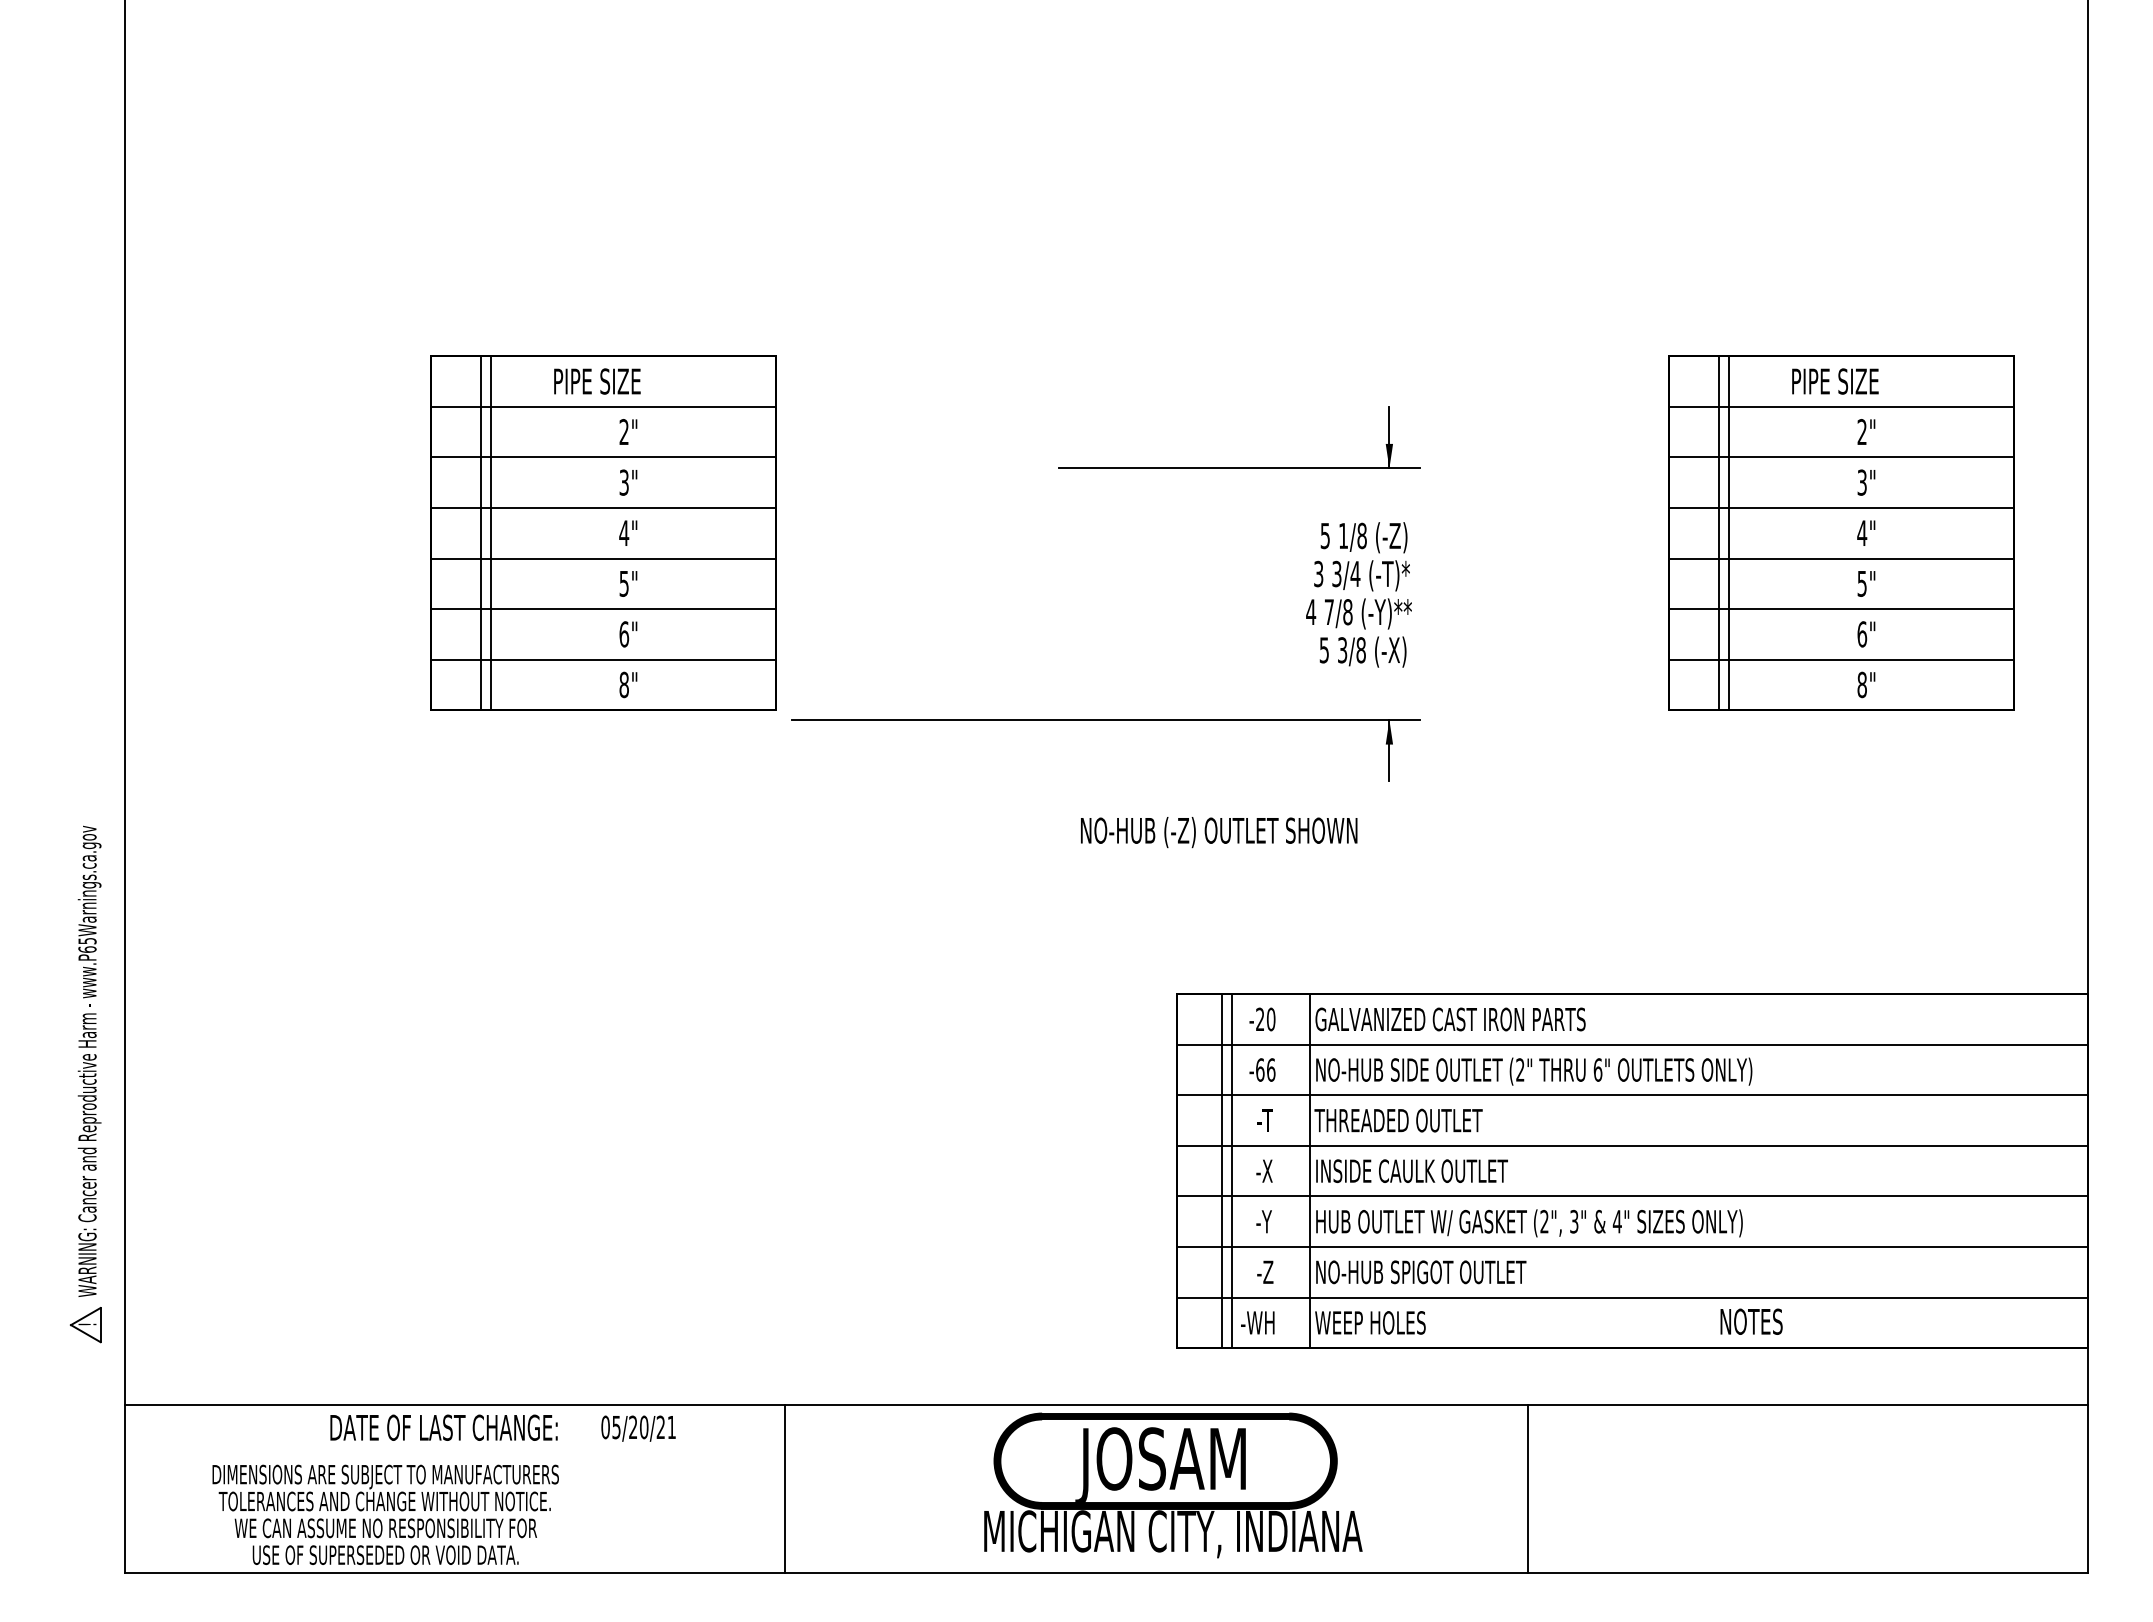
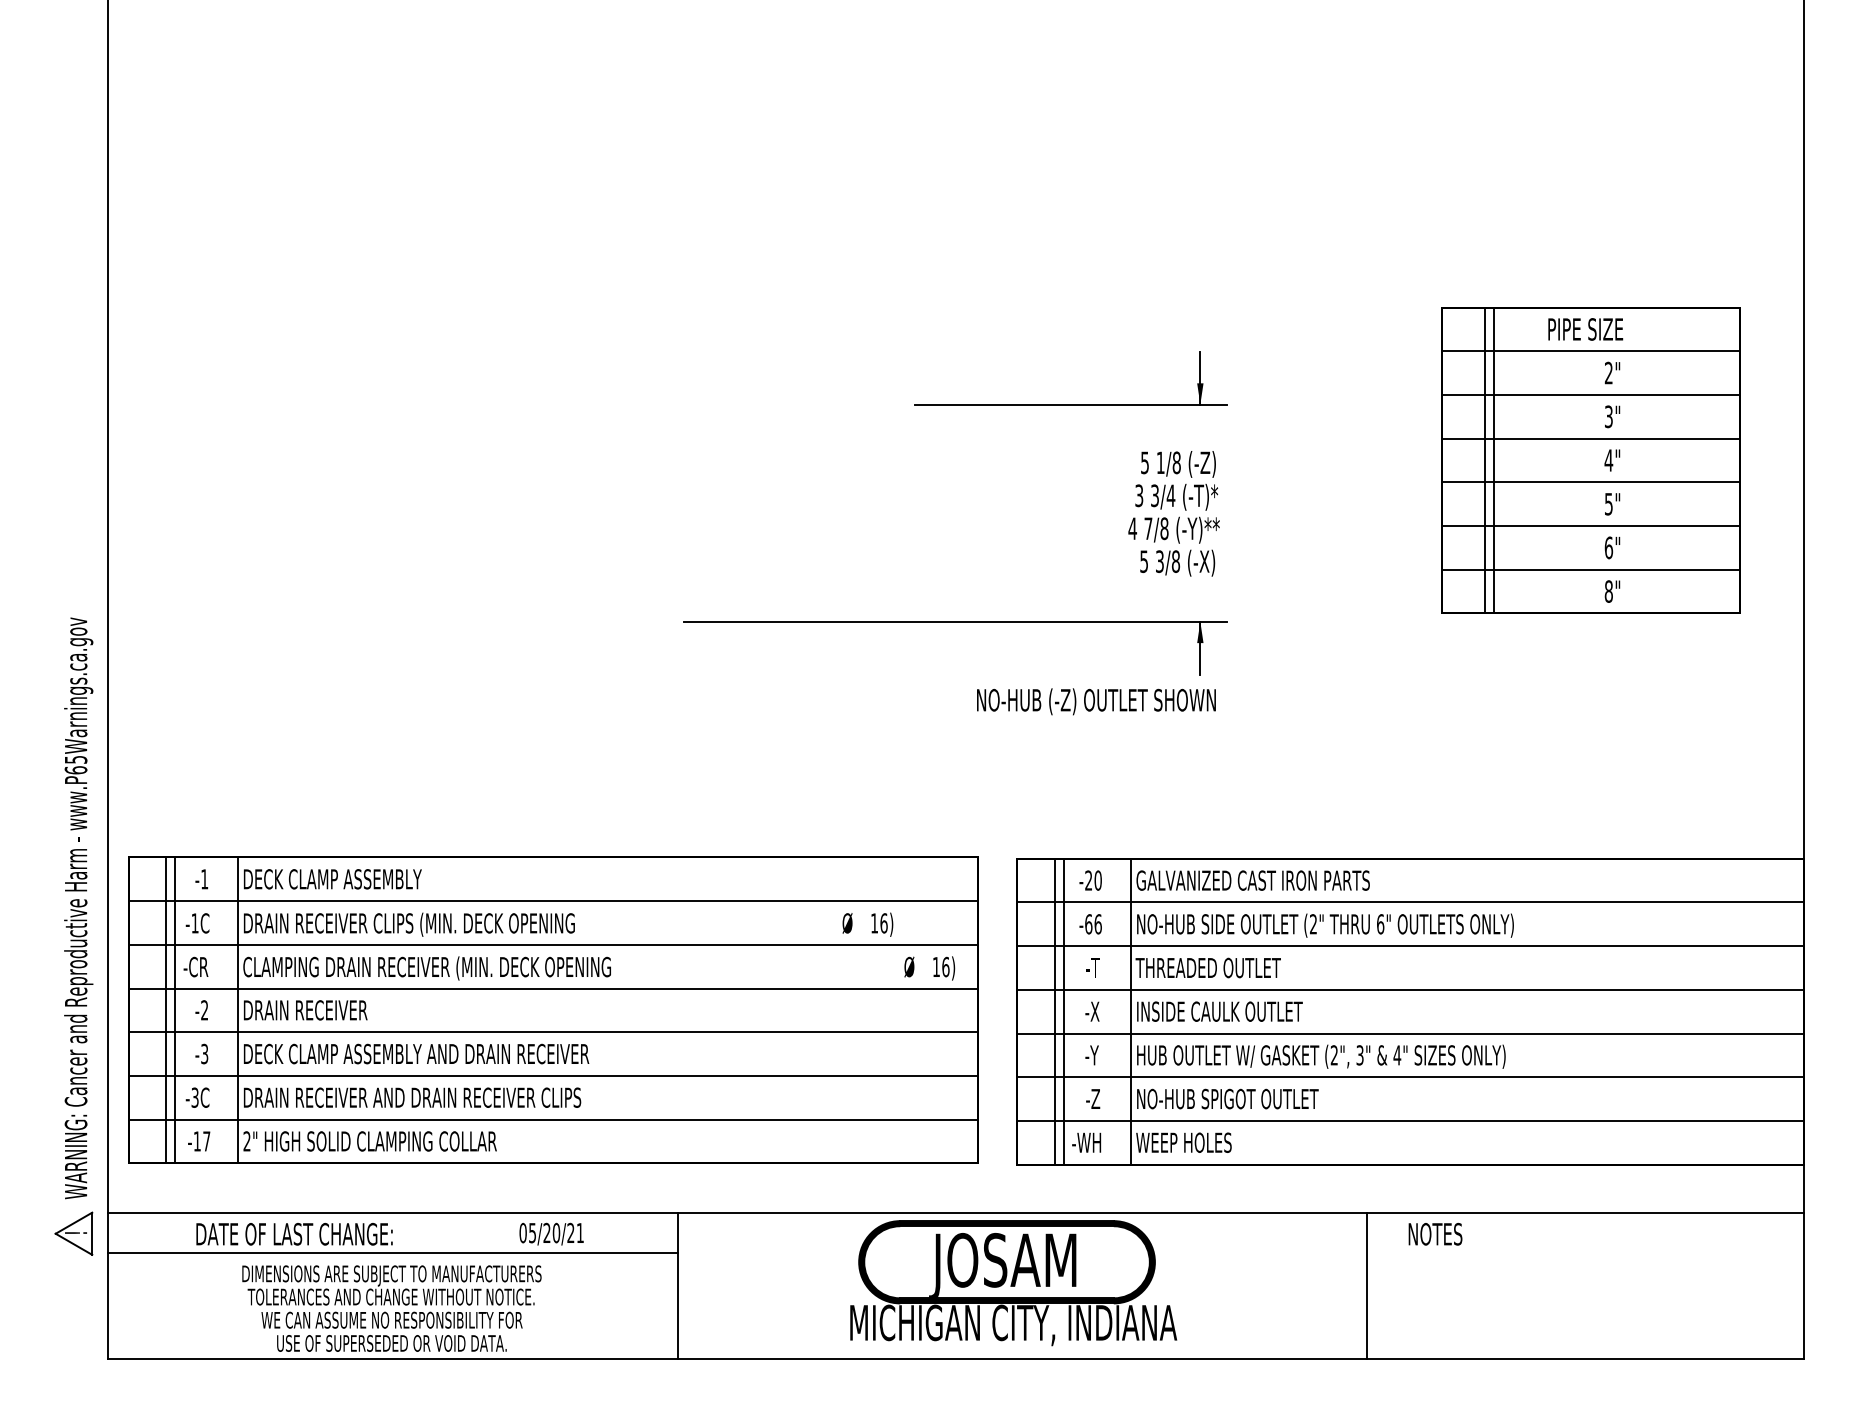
part: (603, 532) -> (521, 459), removed
text: (1219, 832) -> (1096, 701), moved
part: (85, 1084) -> (73, 936), size x1.43
part: (640, 1169) -> (553, 1010), added
text: (1751, 1321) -> (1435, 1234), moved
text: (443, 1427) -> (294, 1234), moved
line: (454, 1450) -> (392, 1253), added
line: (1528, 1488) -> (1367, 1285), moved
text: (385, 1514) -> (391, 1308), moved

